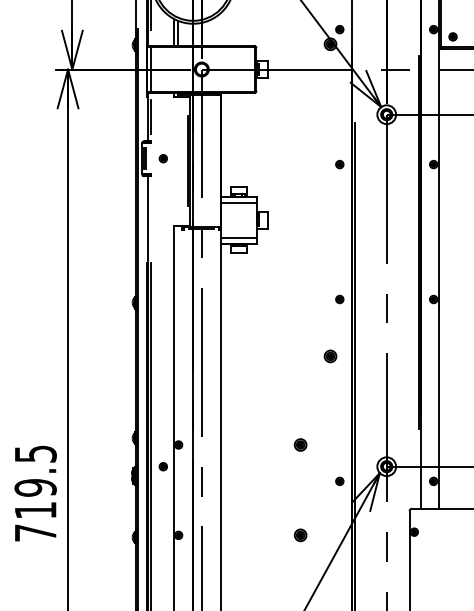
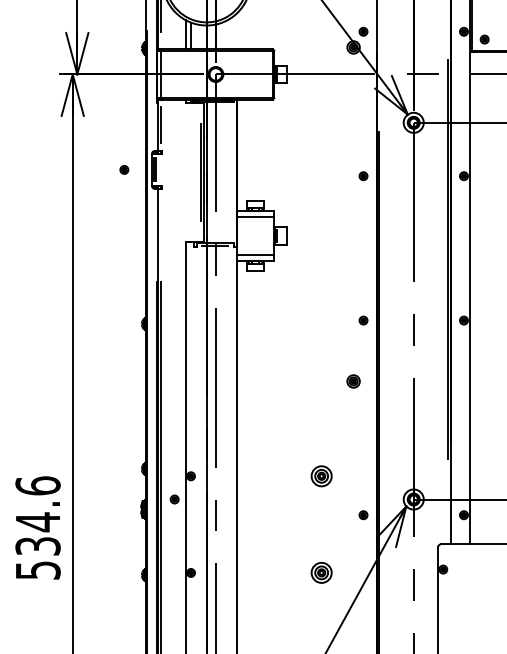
part: (162, 158) -> (123, 169), moved
part: (300, 444) -> (321, 475), size x1.6
text: (35, 493) -> (37, 528), 719.5 -> 534.6
part: (300, 535) -> (321, 573), size x1.6

